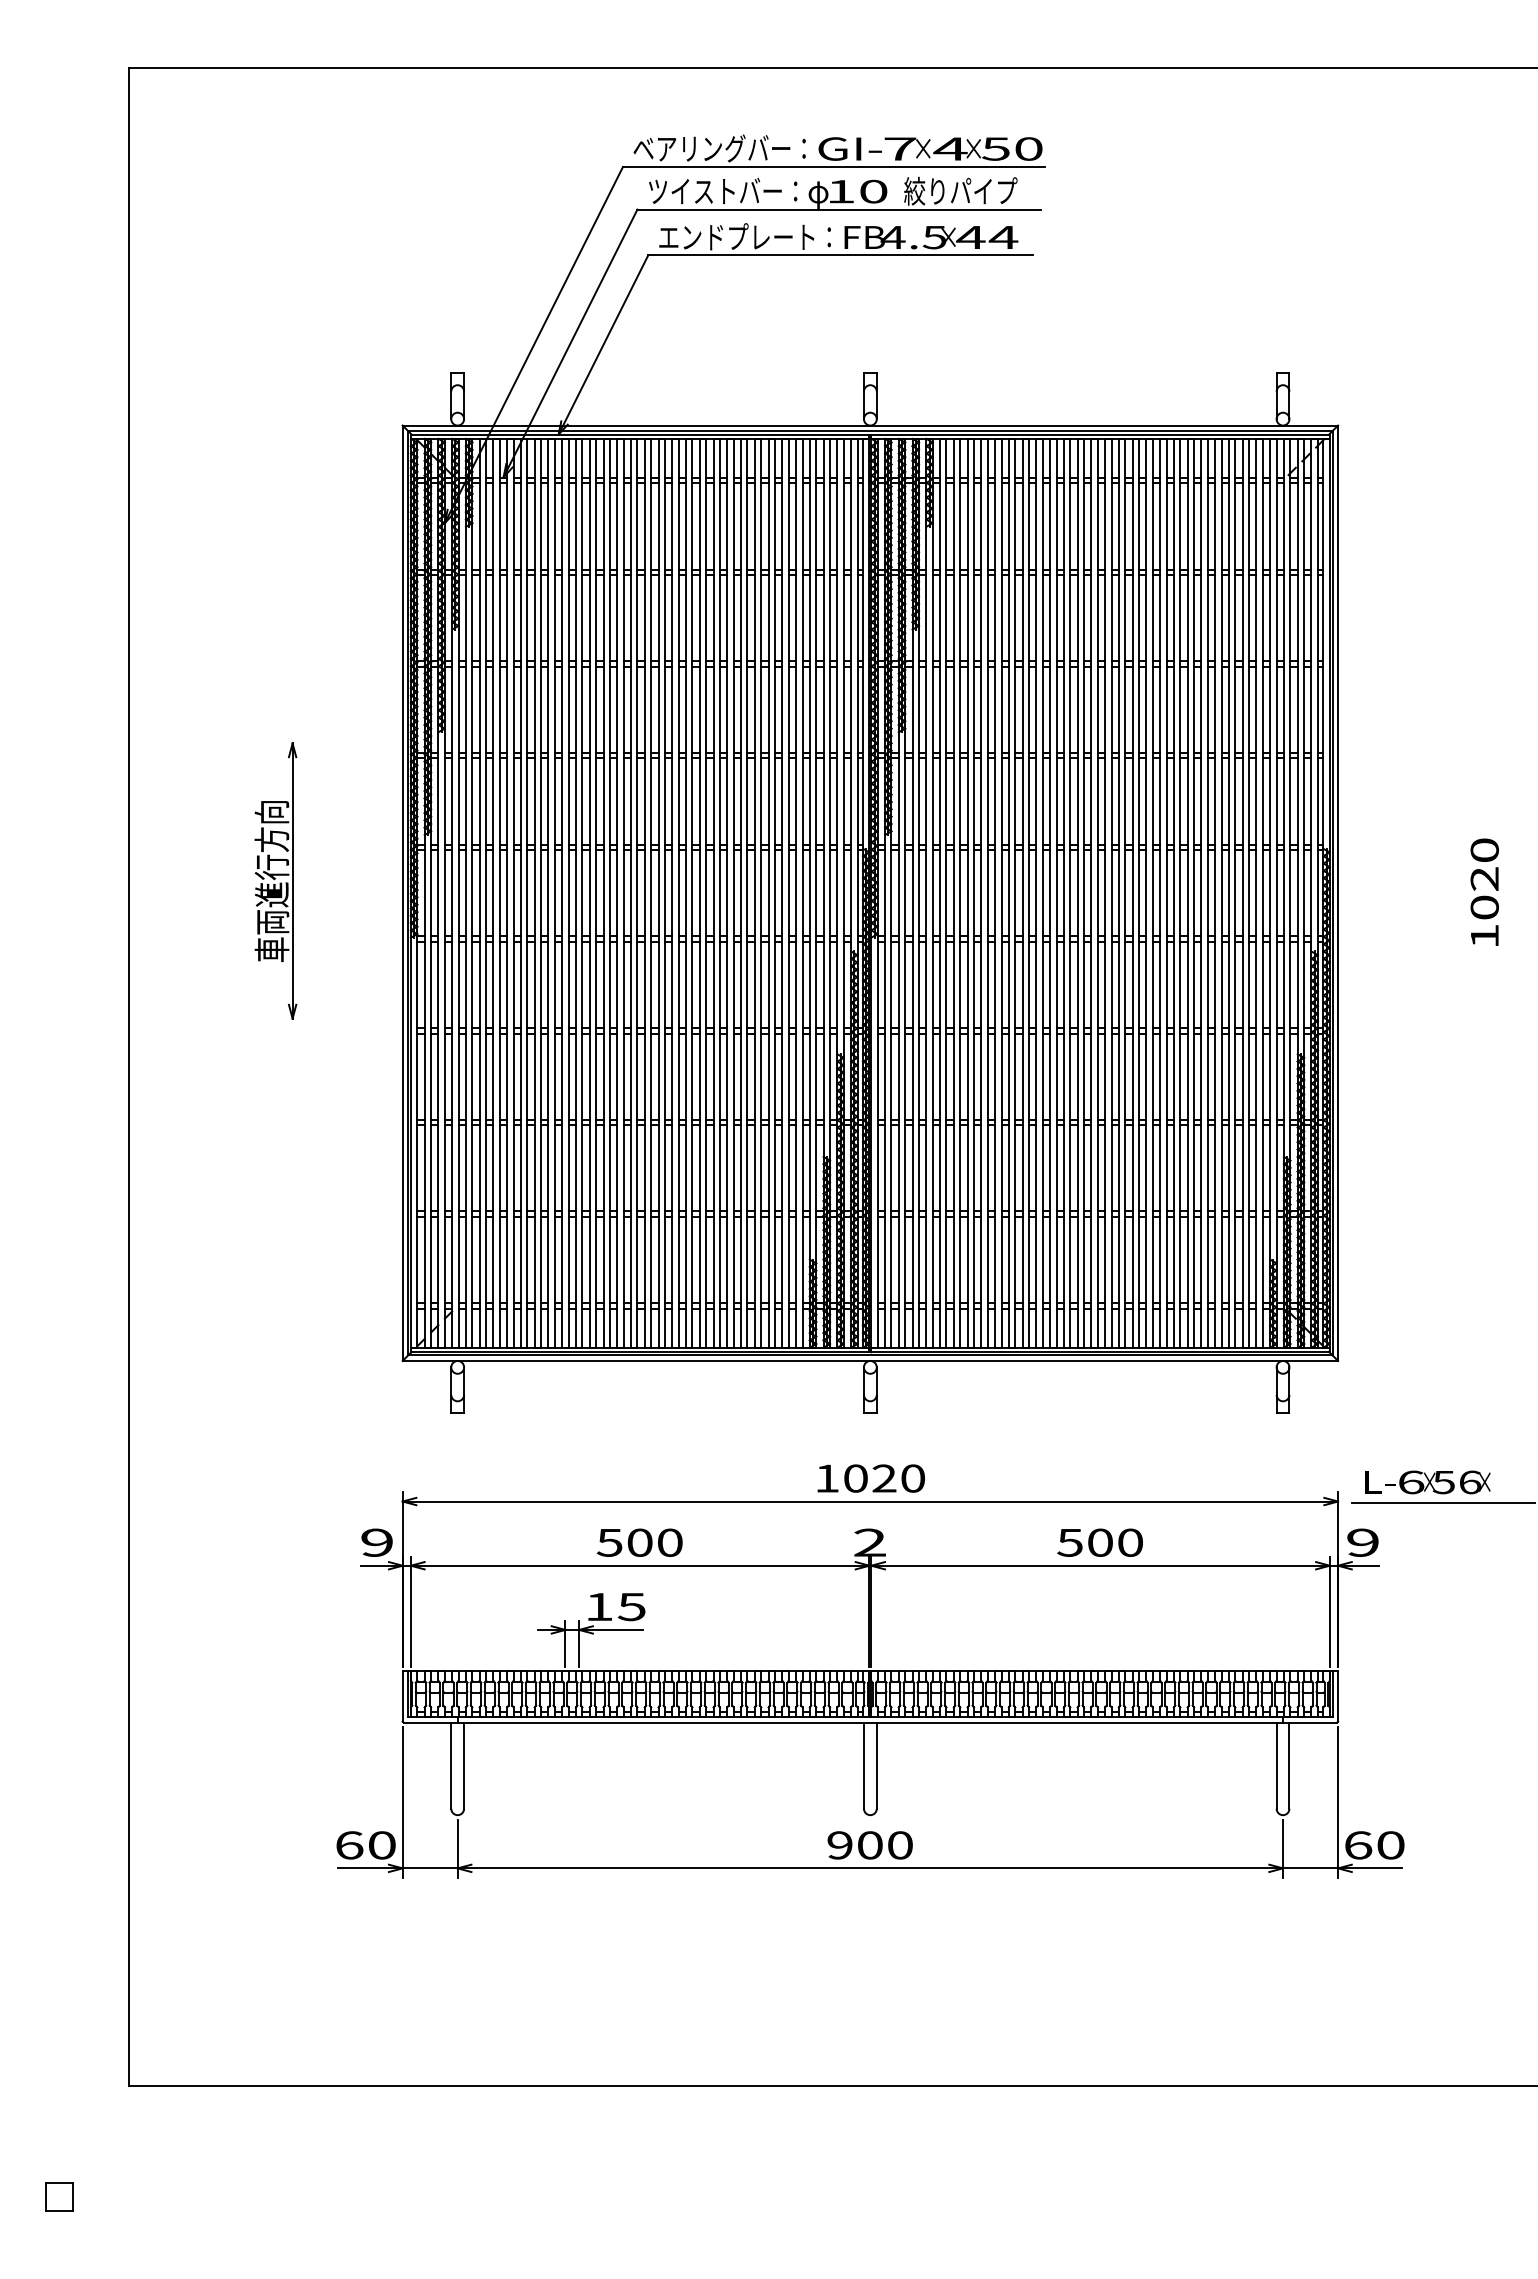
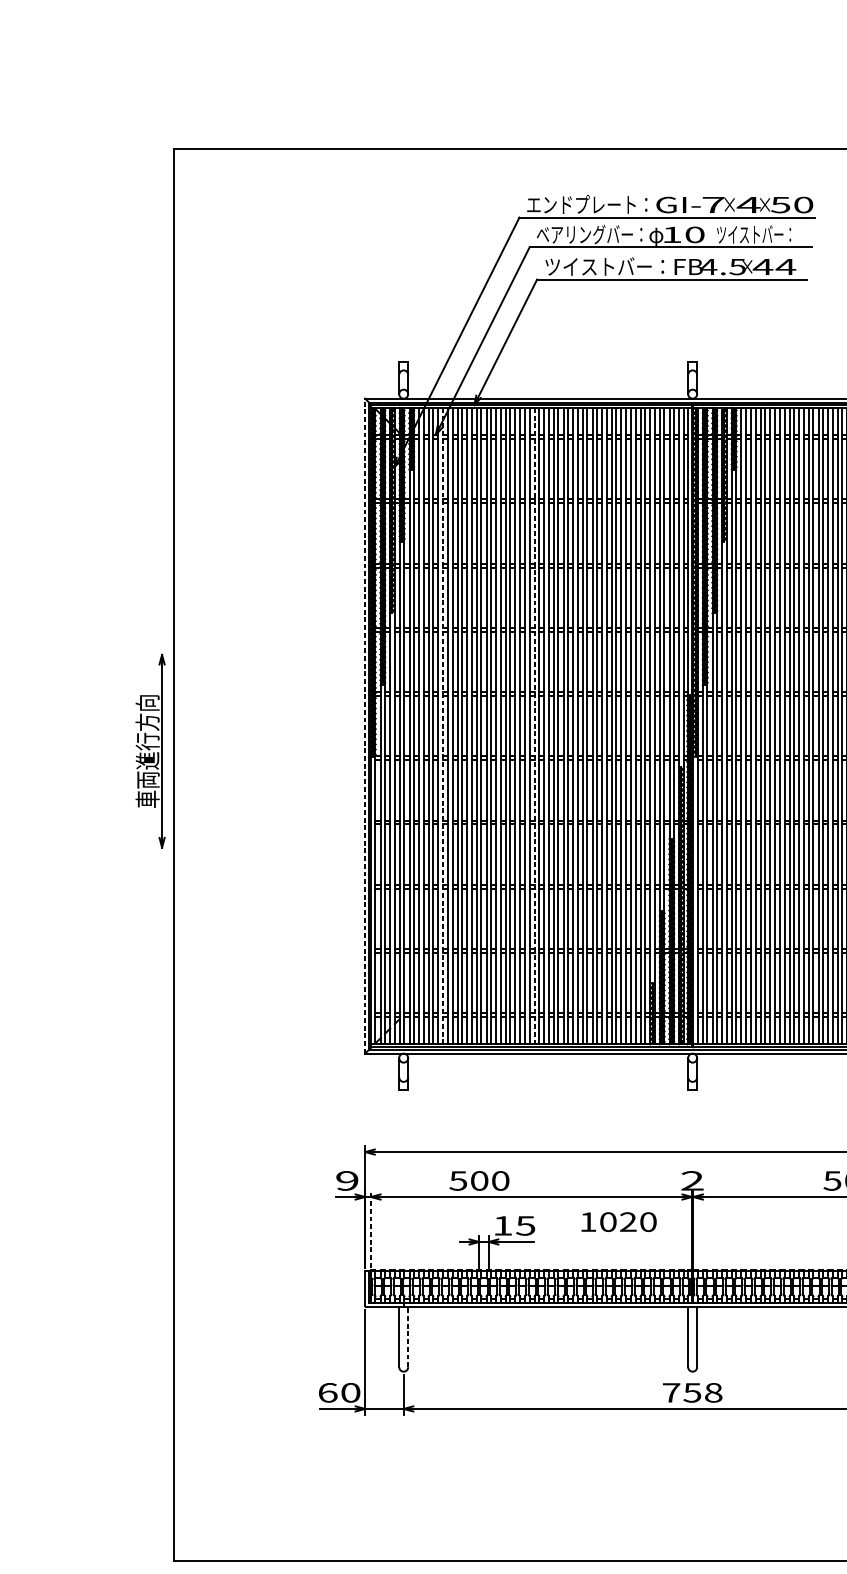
text: (711, 148) -> (581, 204), ベアリングバー： -> エンドプレート：
text: (960, 190) -> (755, 234), 絞りパイプ -> ツイストバー：
text: (723, 191) -> (589, 234), ツイストバー： -> ベアリングバー：
text: (744, 236) -> (604, 266), エンドプレート： -> ツイストバー：
part: (275, 880) -> (150, 750), moved
line: (513, 892) -> (442, 725), solid -> dashed
line: (402, 893) -> (365, 726), solid -> dashed
line: (644, 893) -> (534, 726), solid -> dashed
text: (870, 1478) -> (618, 1222), moved
text: (639, 1542) -> (479, 1180), moved
line: (410, 1611) -> (370, 1229), solid -> dashed
line: (464, 1765) -> (408, 1336), solid -> dashed
text: (869, 1845) -> (692, 1392), 900 -> 758

